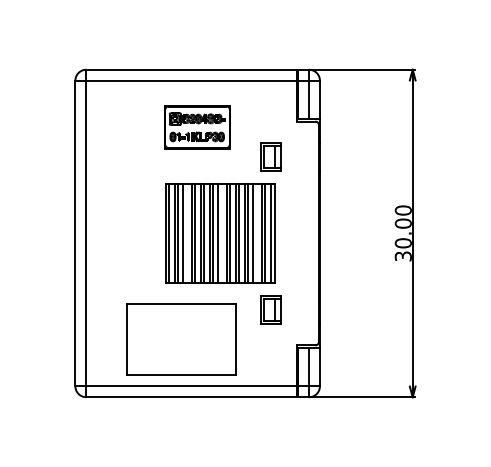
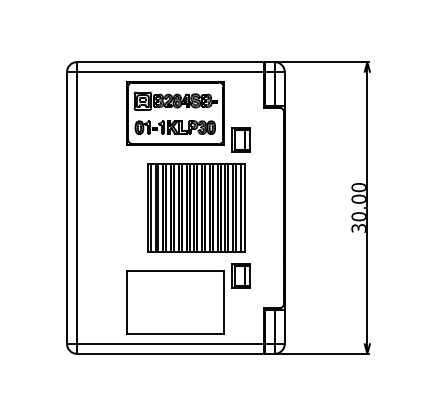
part: (197, 127) -> (175, 113), size x1.67
line: (186, 233) -> (165, 208), added
line: (221, 233) -> (197, 208), added
line: (256, 233) -> (228, 208), added
part: (181, 339) -> (175, 302), moved

